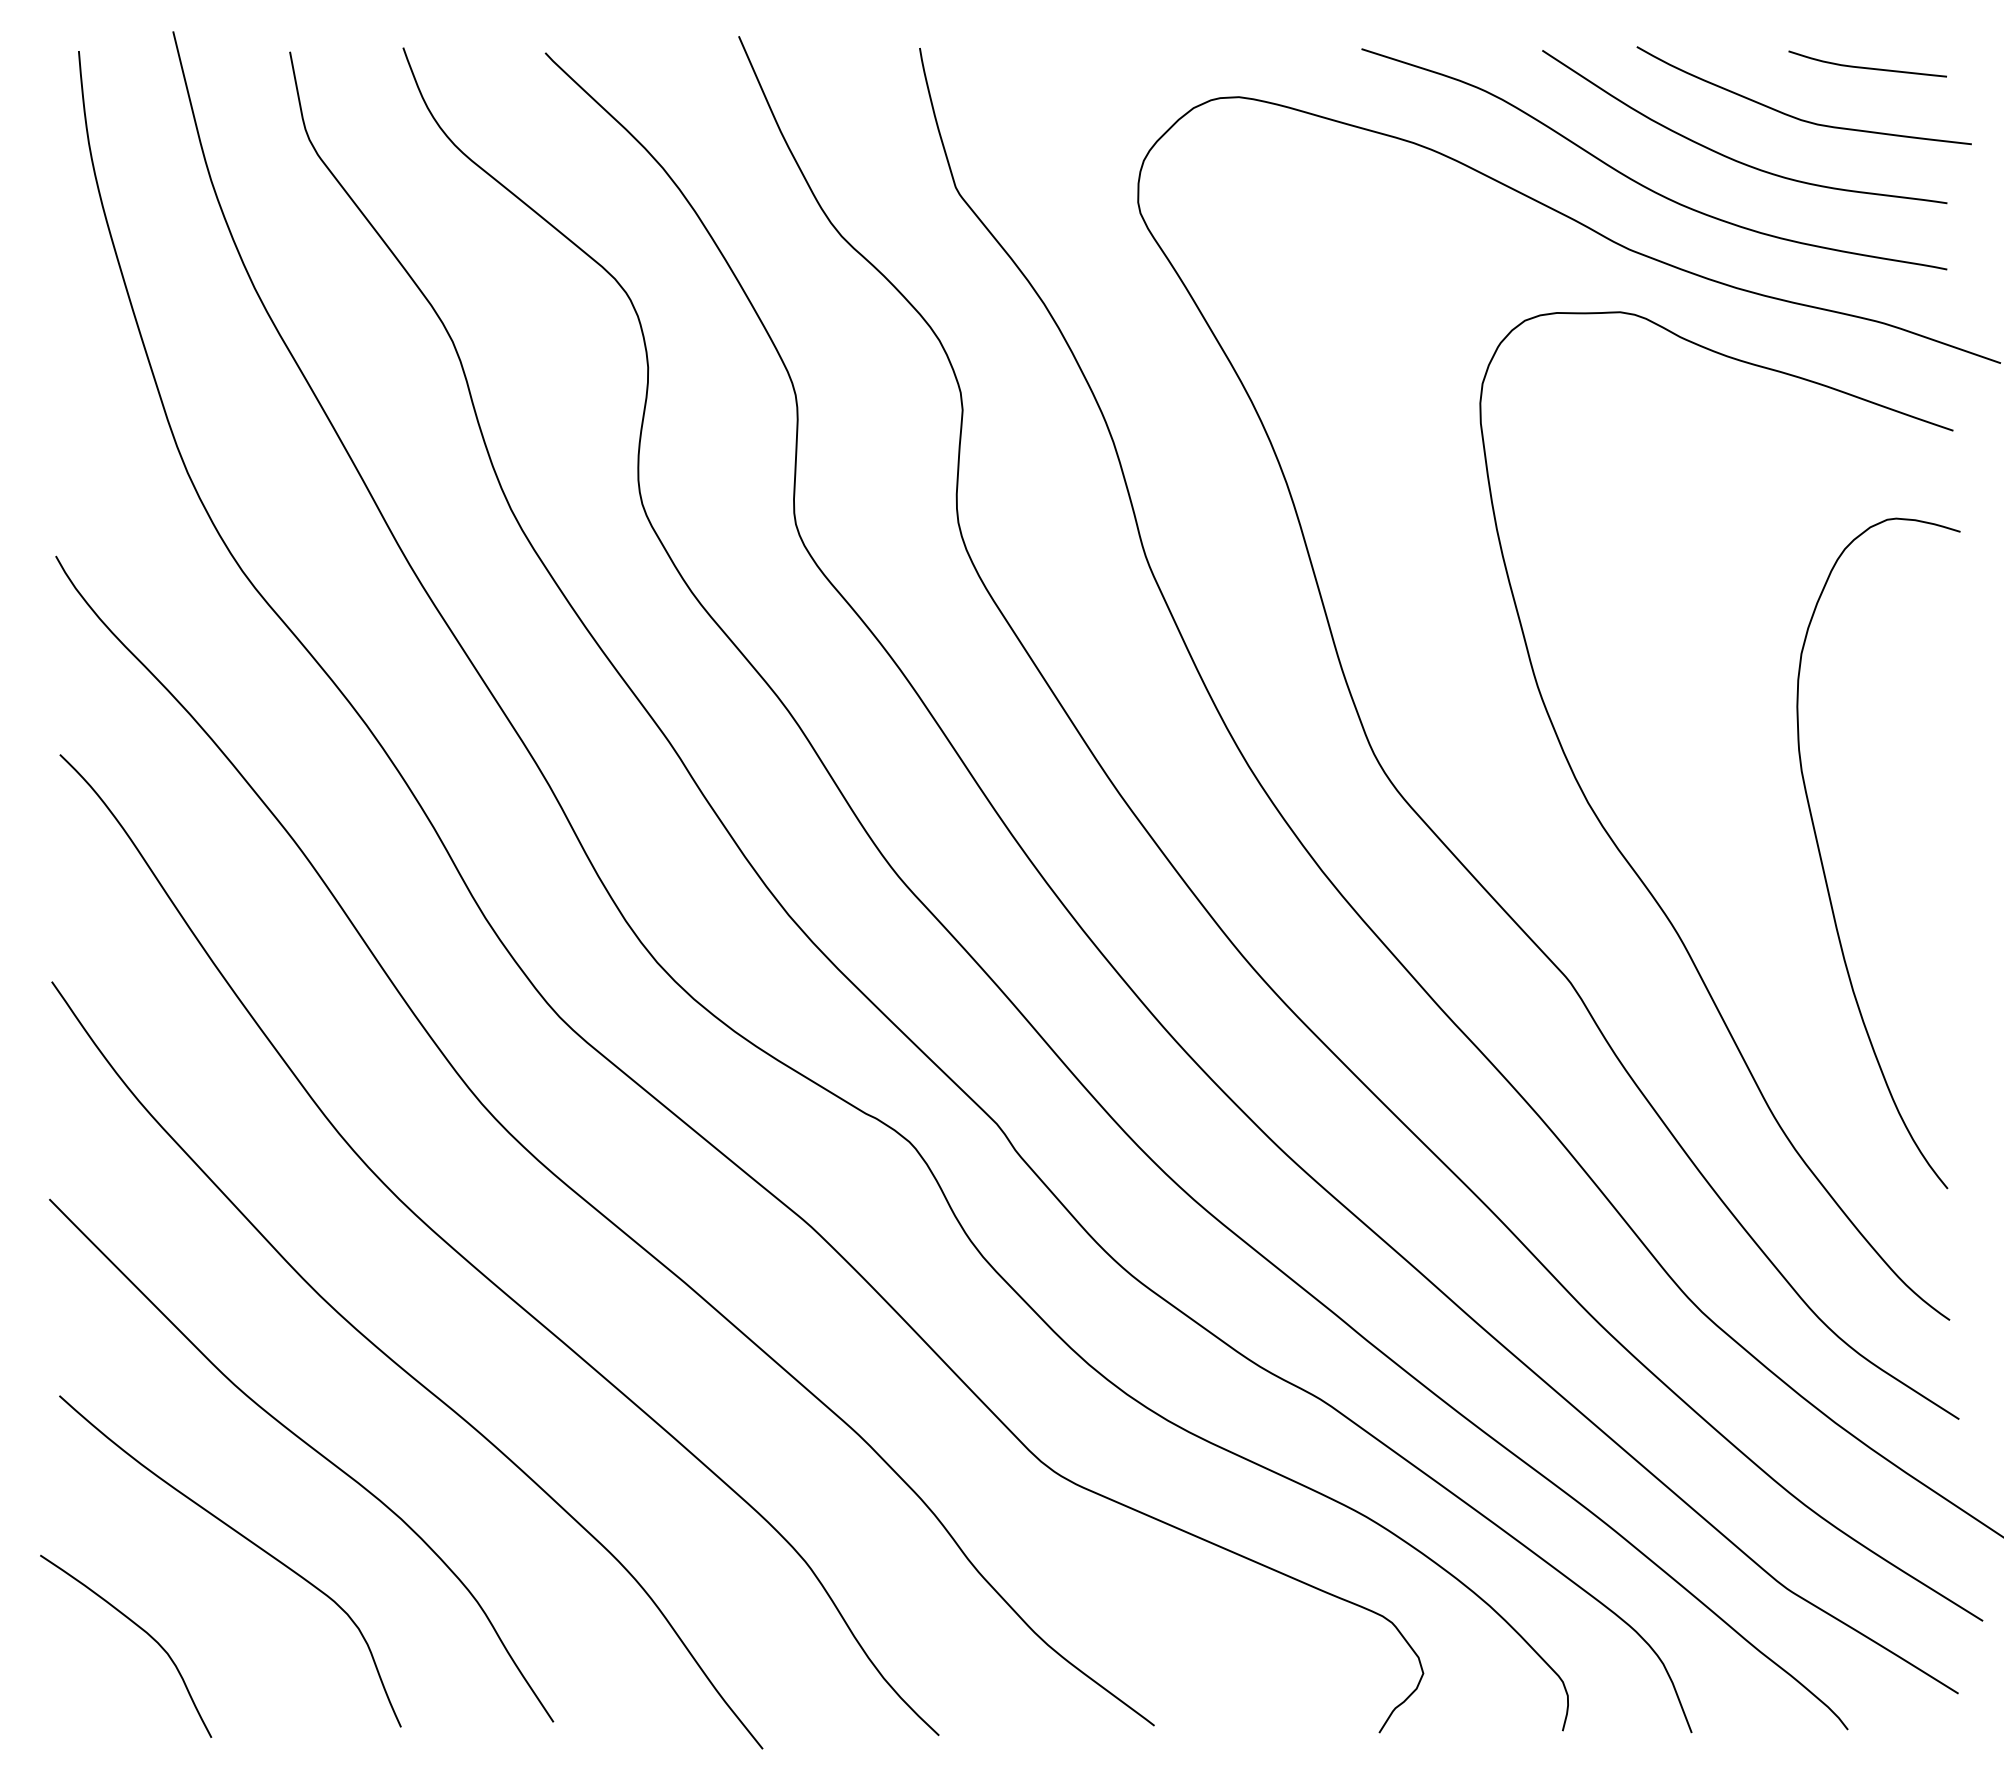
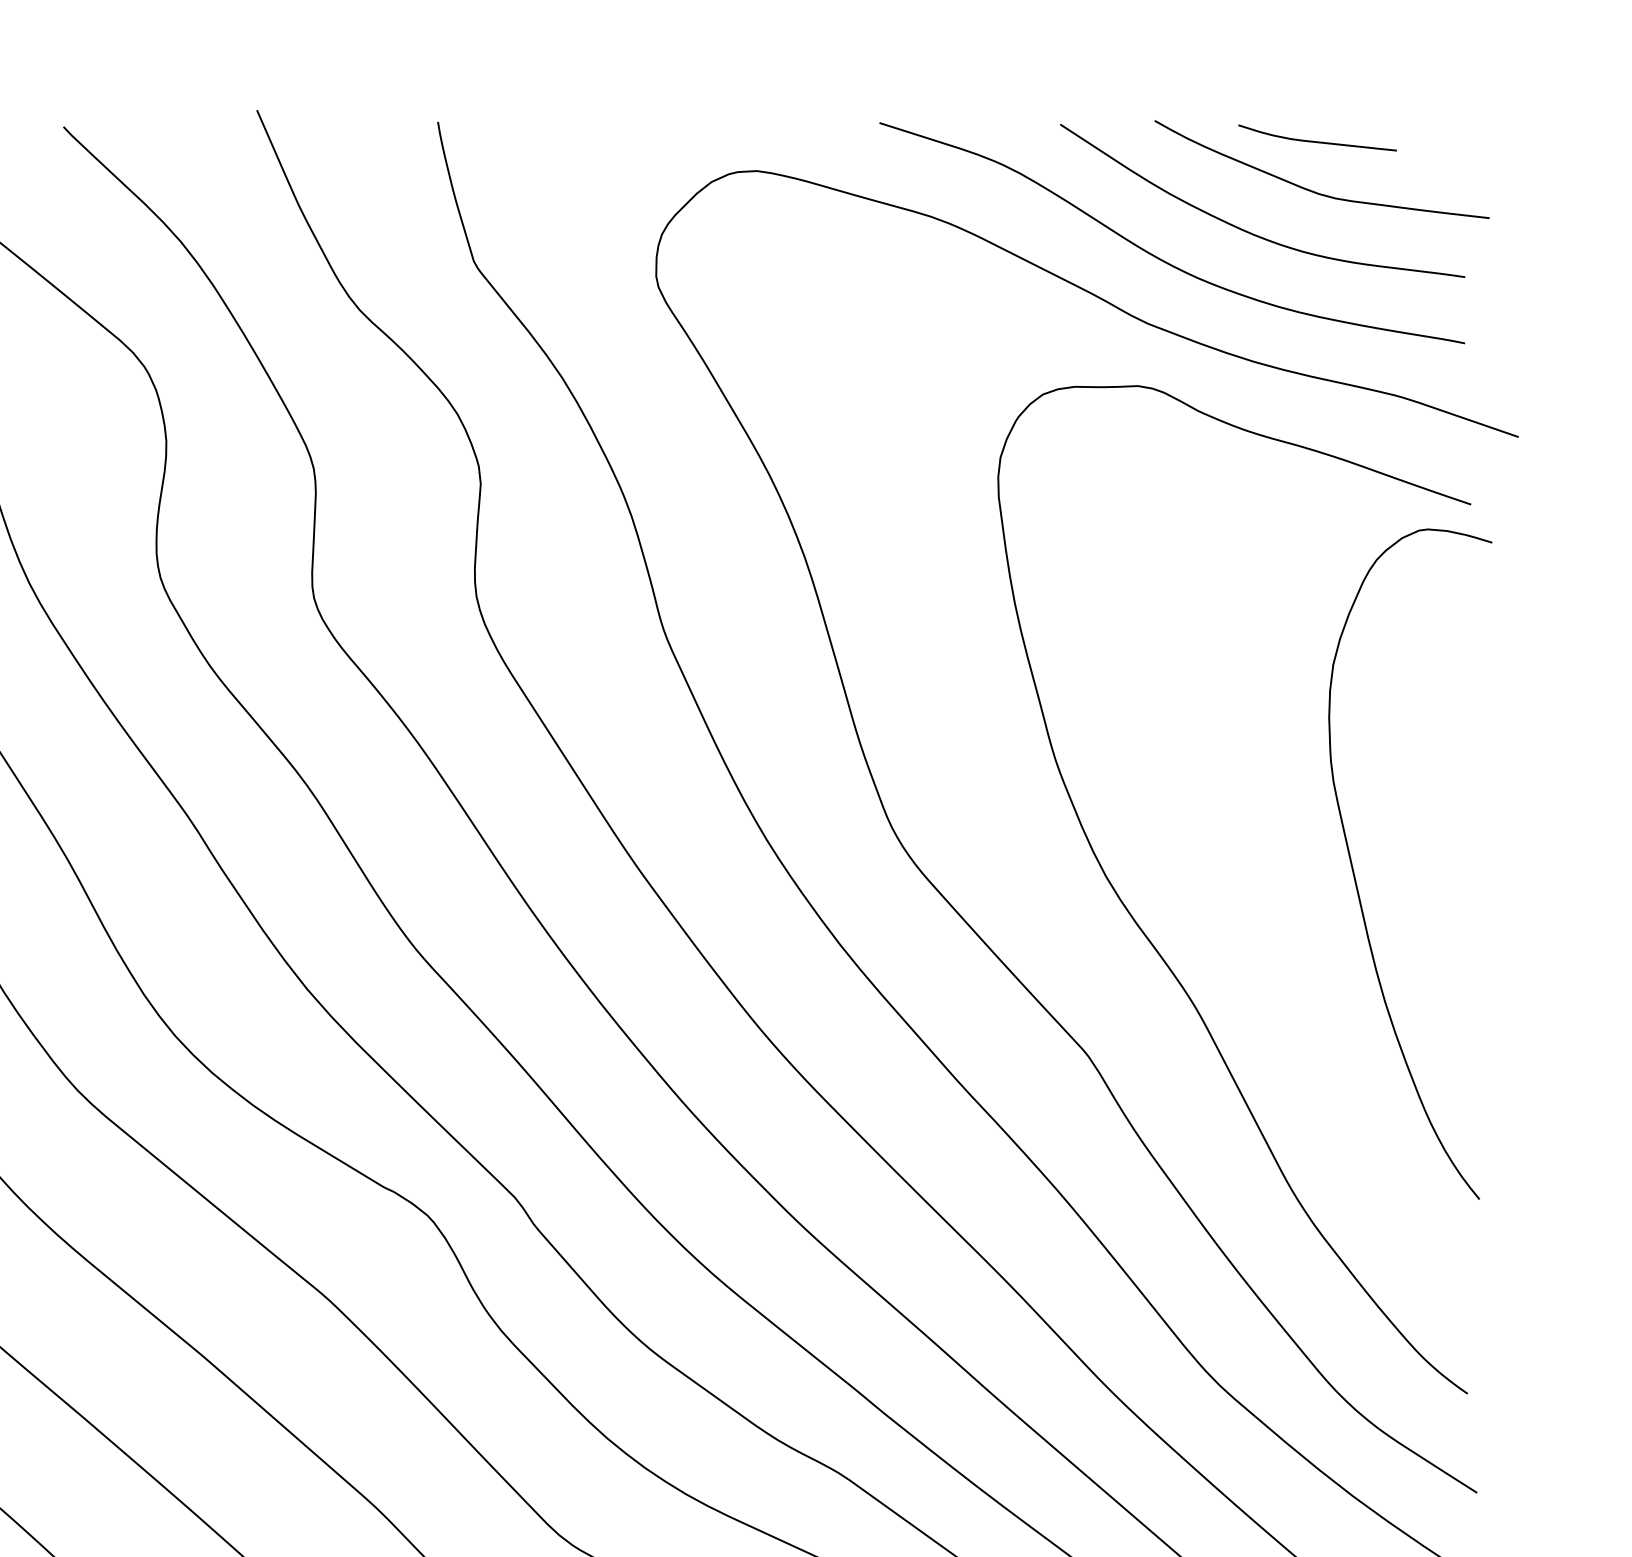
curve: (1867, 67) -> (1317, 141), moved
curve: (1823, 864) -> (1355, 875), moved

